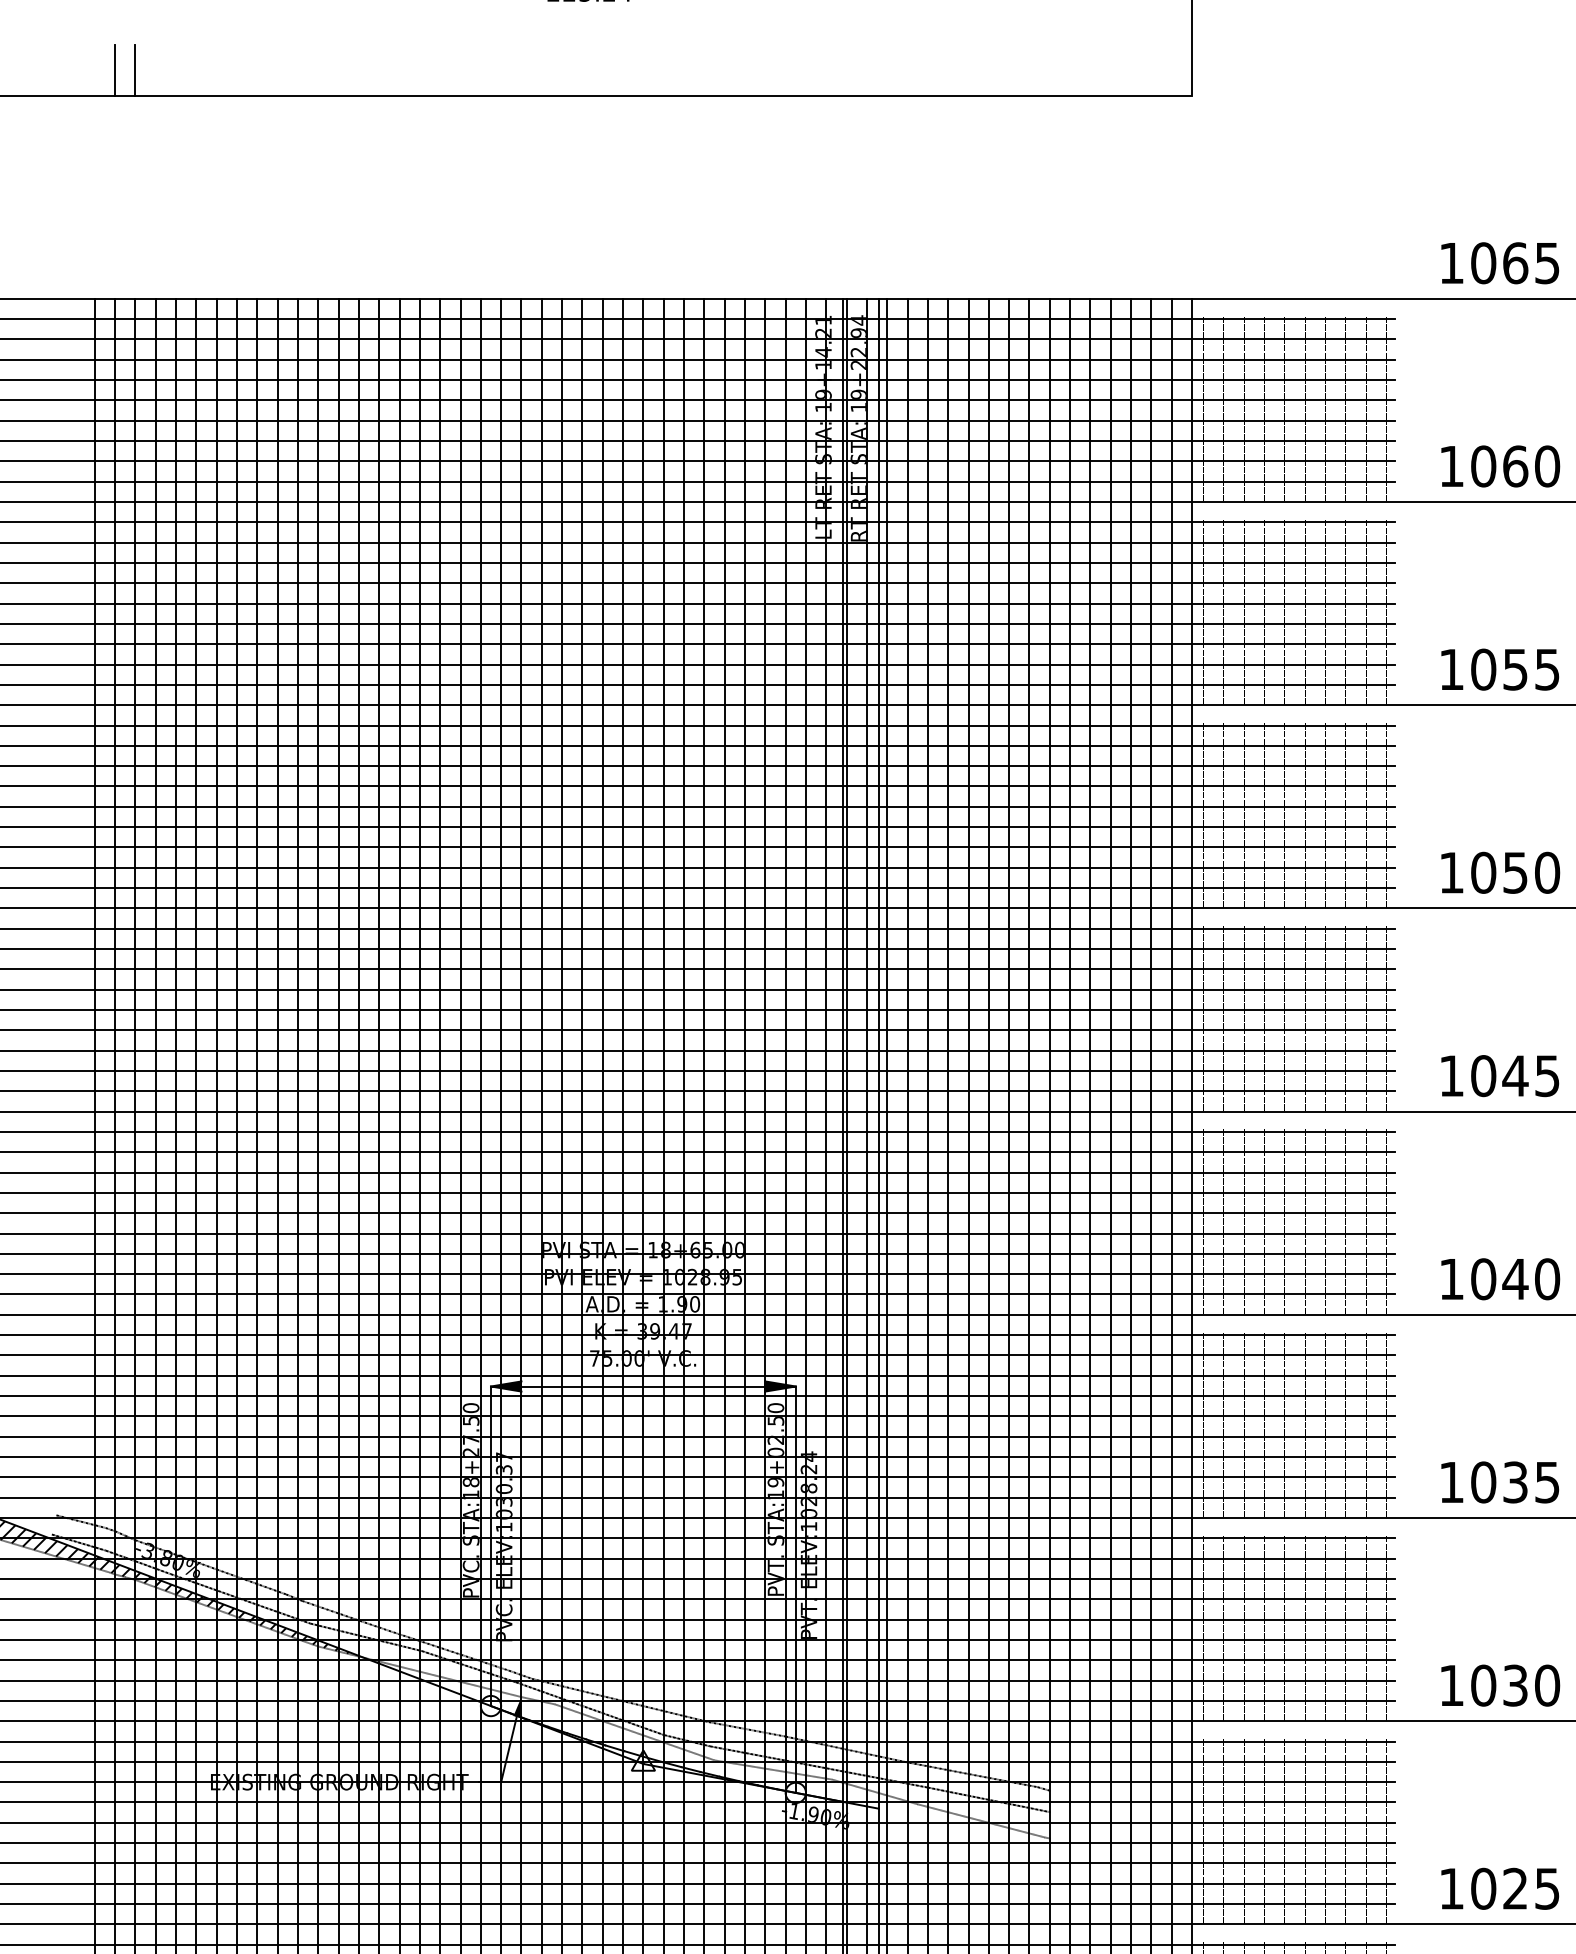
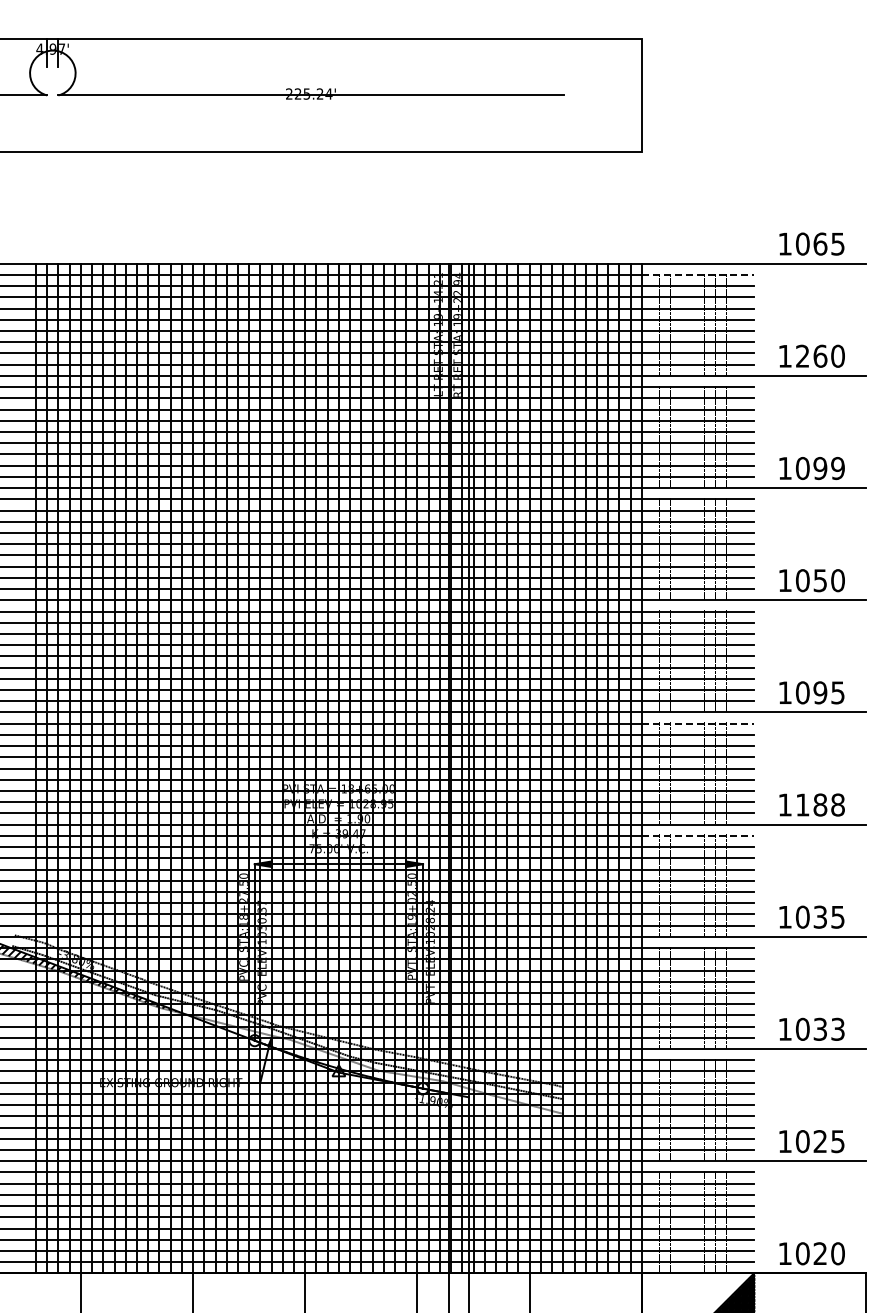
line: (115, 70) -> (47, 137), removed
line: (135, 70) -> (58, 137), removed
line: (1294, 318) -> (698, 274), solid -> dashed
text: (1483, 464) -> (802, 355), 1060 -> 1260
text: (1530, 667) -> (828, 467), 1055 -> 1099
text: (1515, 1075) -> (820, 692), 1045 -> 1095
line: (1294, 1131) -> (698, 723), solid -> dashed
text: (1515, 1278) -> (820, 804), 1040 -> 1188
line: (1294, 1334) -> (698, 835), solid -> dashed
text: (1546, 1684) -> (837, 1028), 1030 -> 1033

